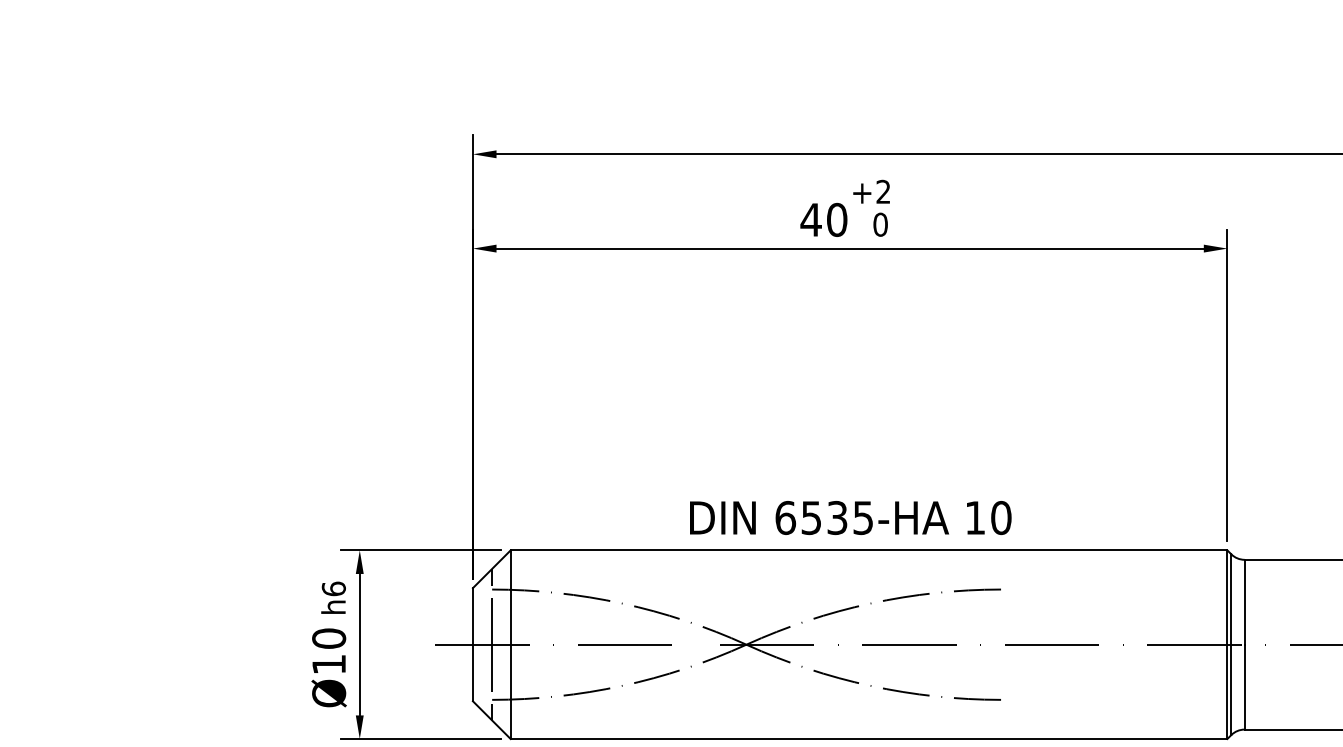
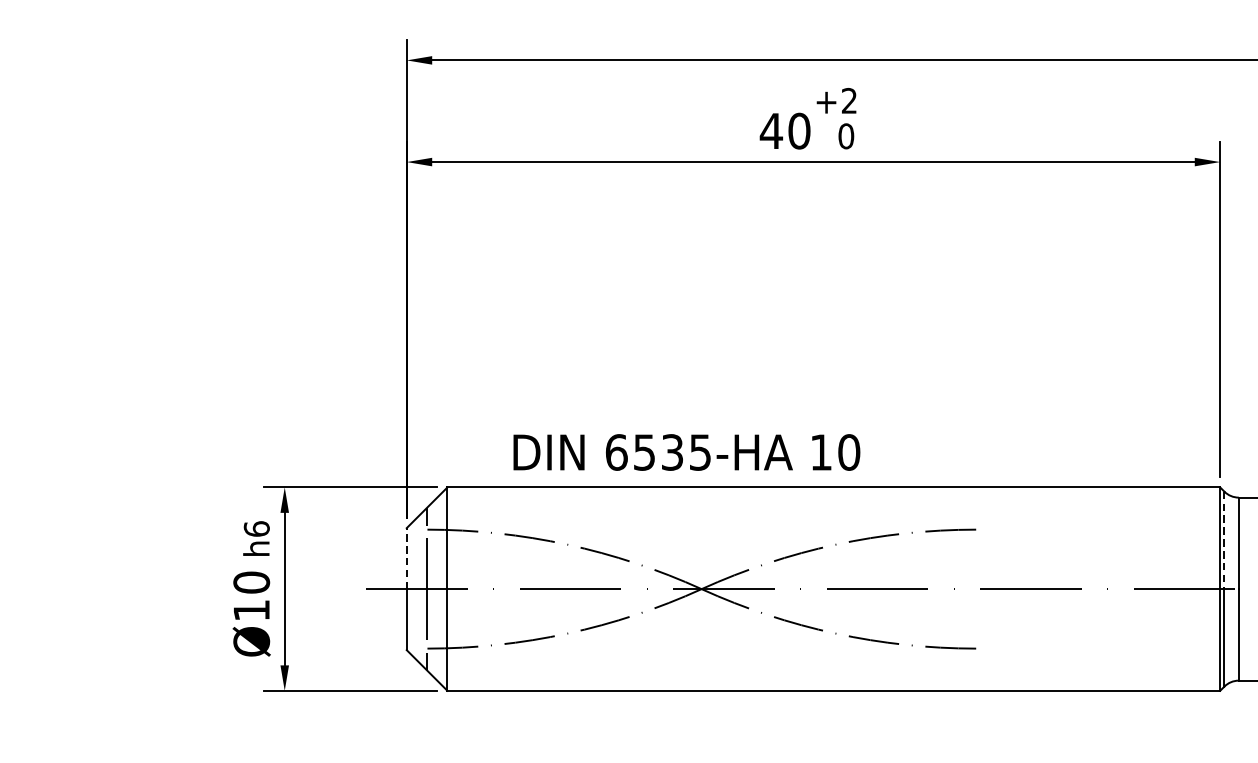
text: (850, 517) -> (686, 451), moved
line: (1231, 600) -> (1224, 541), solid -> dashed
line: (472, 615) -> (406, 557), solid -> dashed

